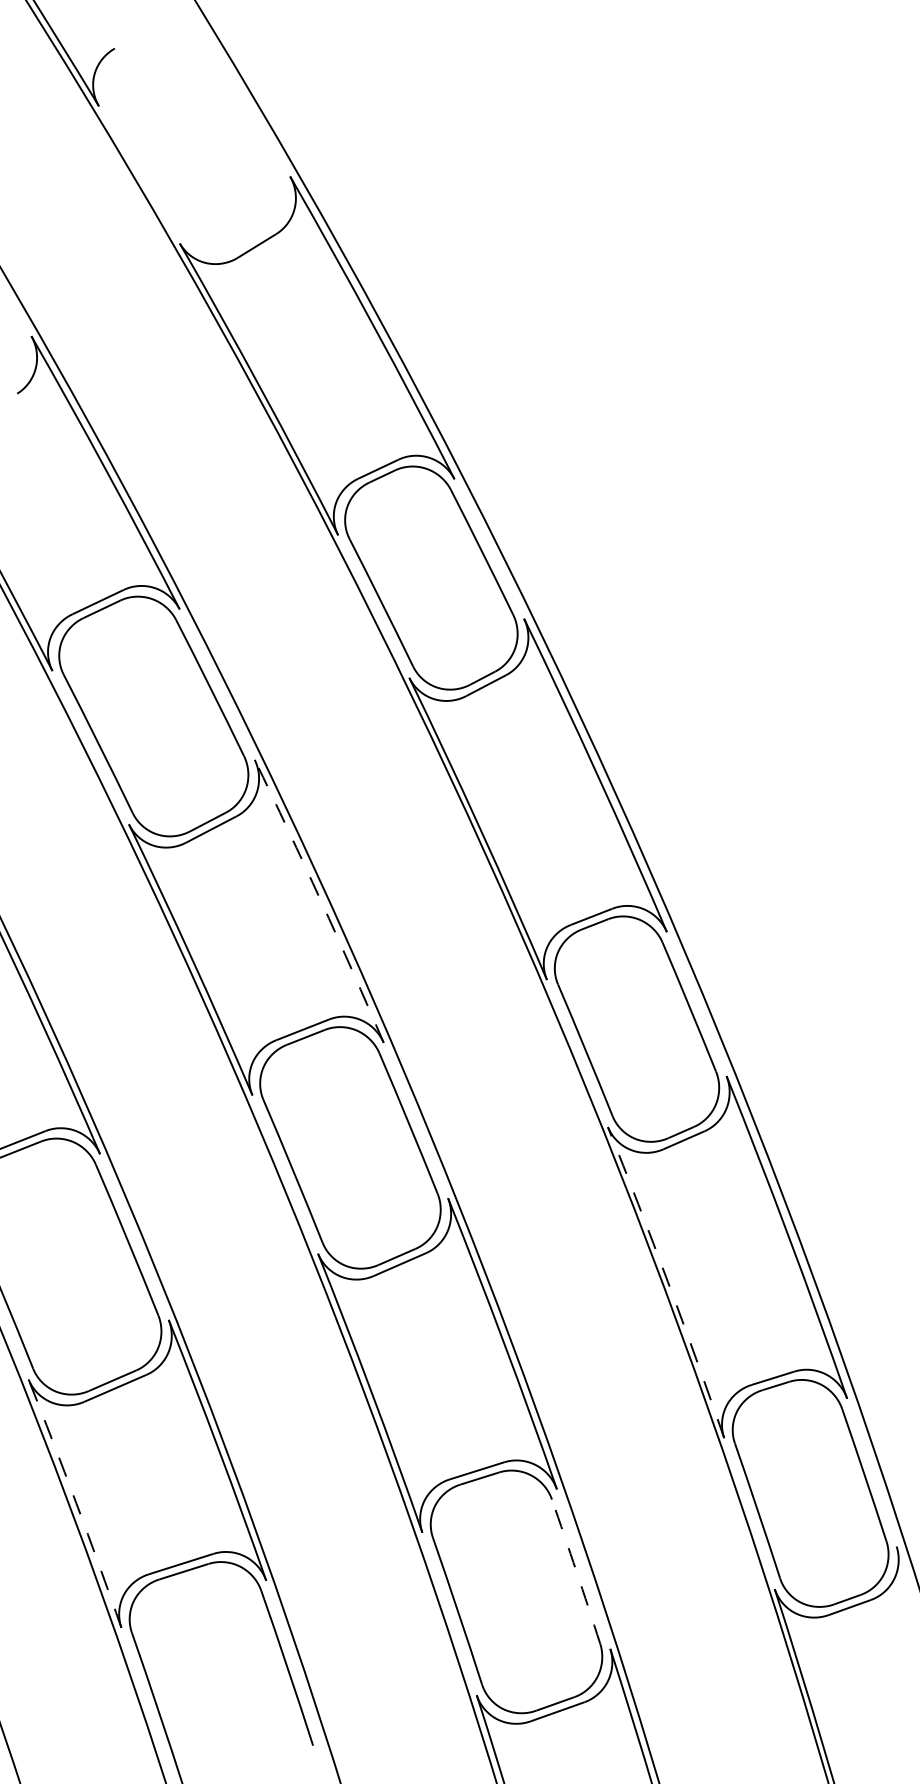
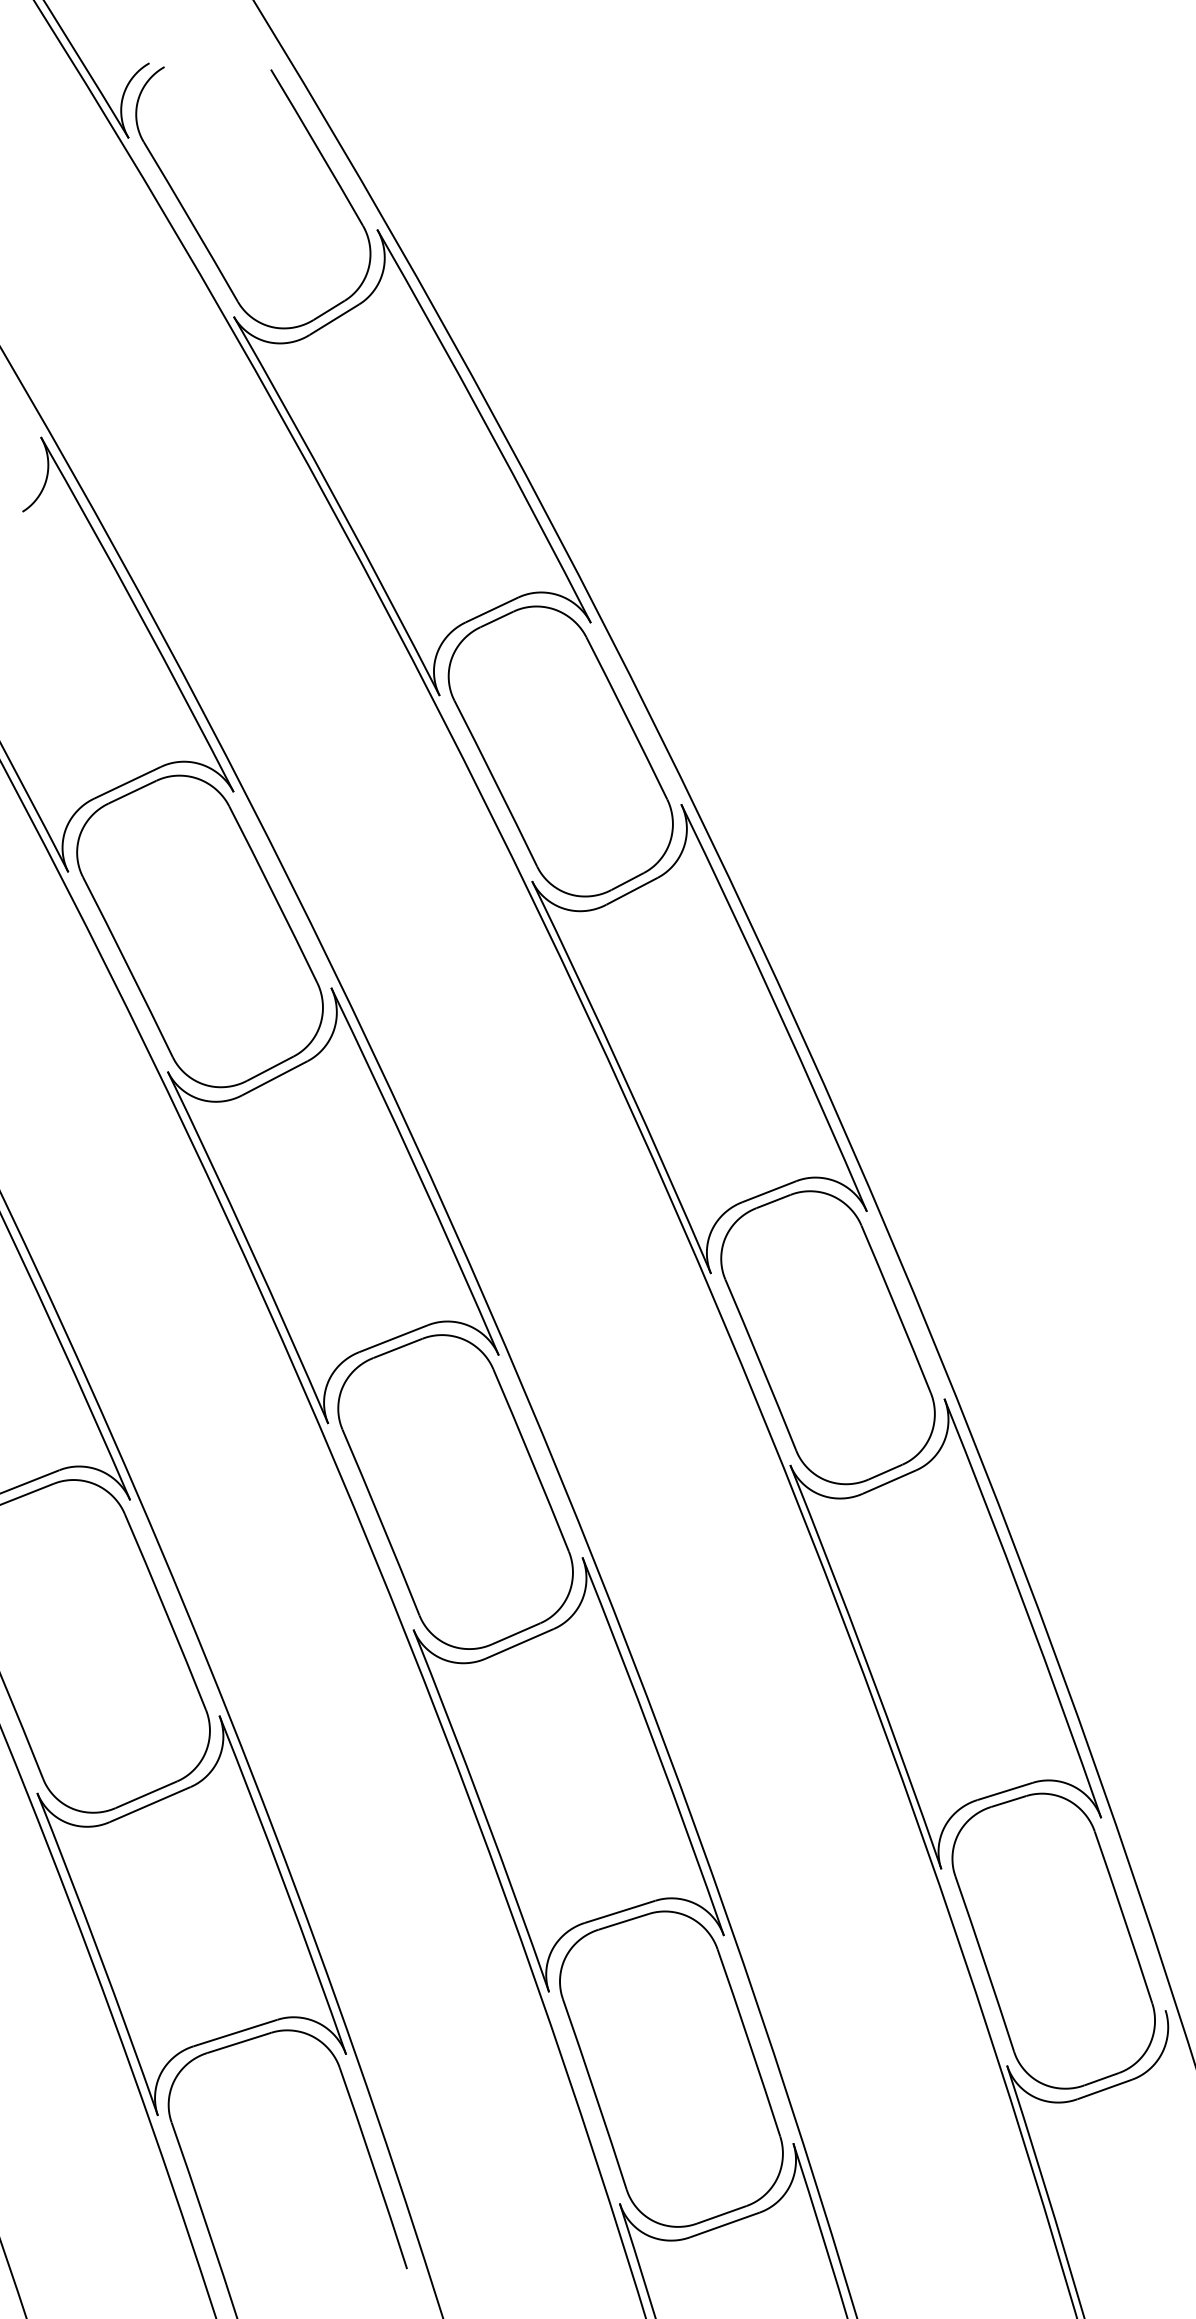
part: (150, 174) -> (195, 226), added
arc: (321, 900) -> (417, 1170), dashed -> solid
arc: (668, 1282) -> (868, 1666), dashed -> solid
arc: (76, 1502) -> (99, 1953), dashed -> solid
arc: (576, 1571) -> (749, 2042), dashed -> solid

